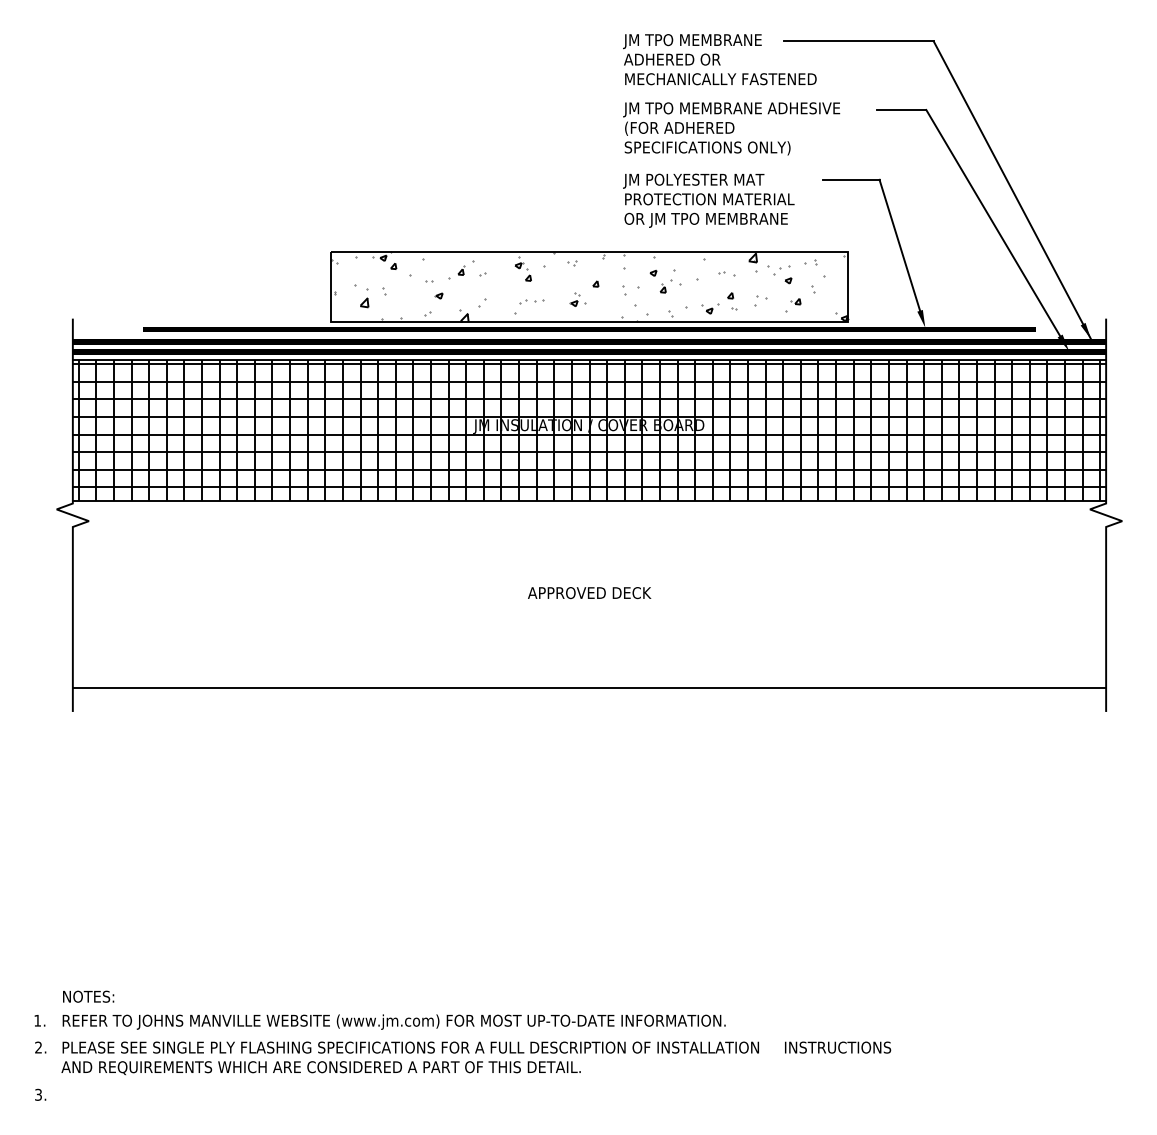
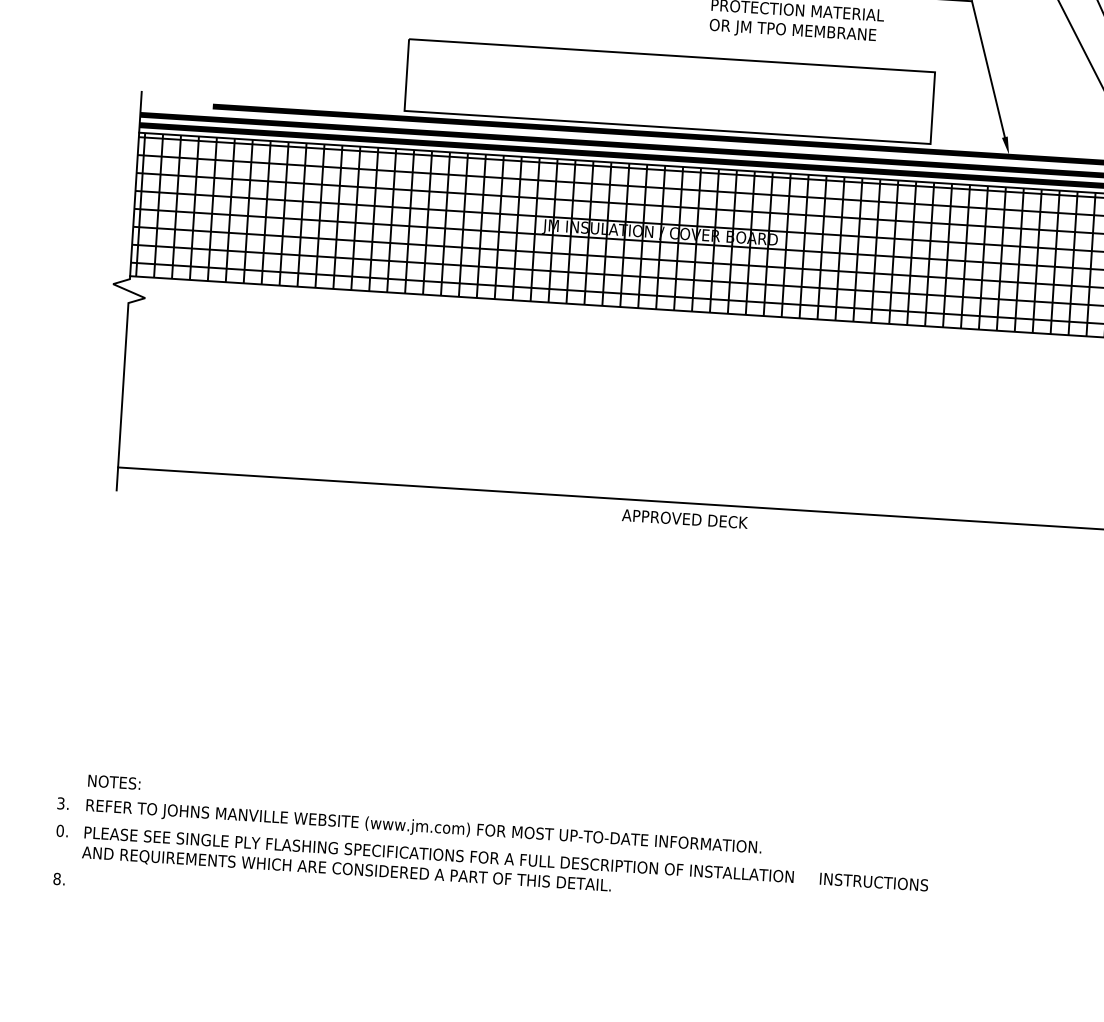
hatch: (589, 286) -> (669, 91), removed
text: (589, 593) -> (684, 519), moved
text: (37, 1020) -> (60, 803), 1. -> 3.
text: (38, 1047) -> (60, 830), 2. -> 0.
text: (38, 1094) -> (57, 878), 3. -> 8.

